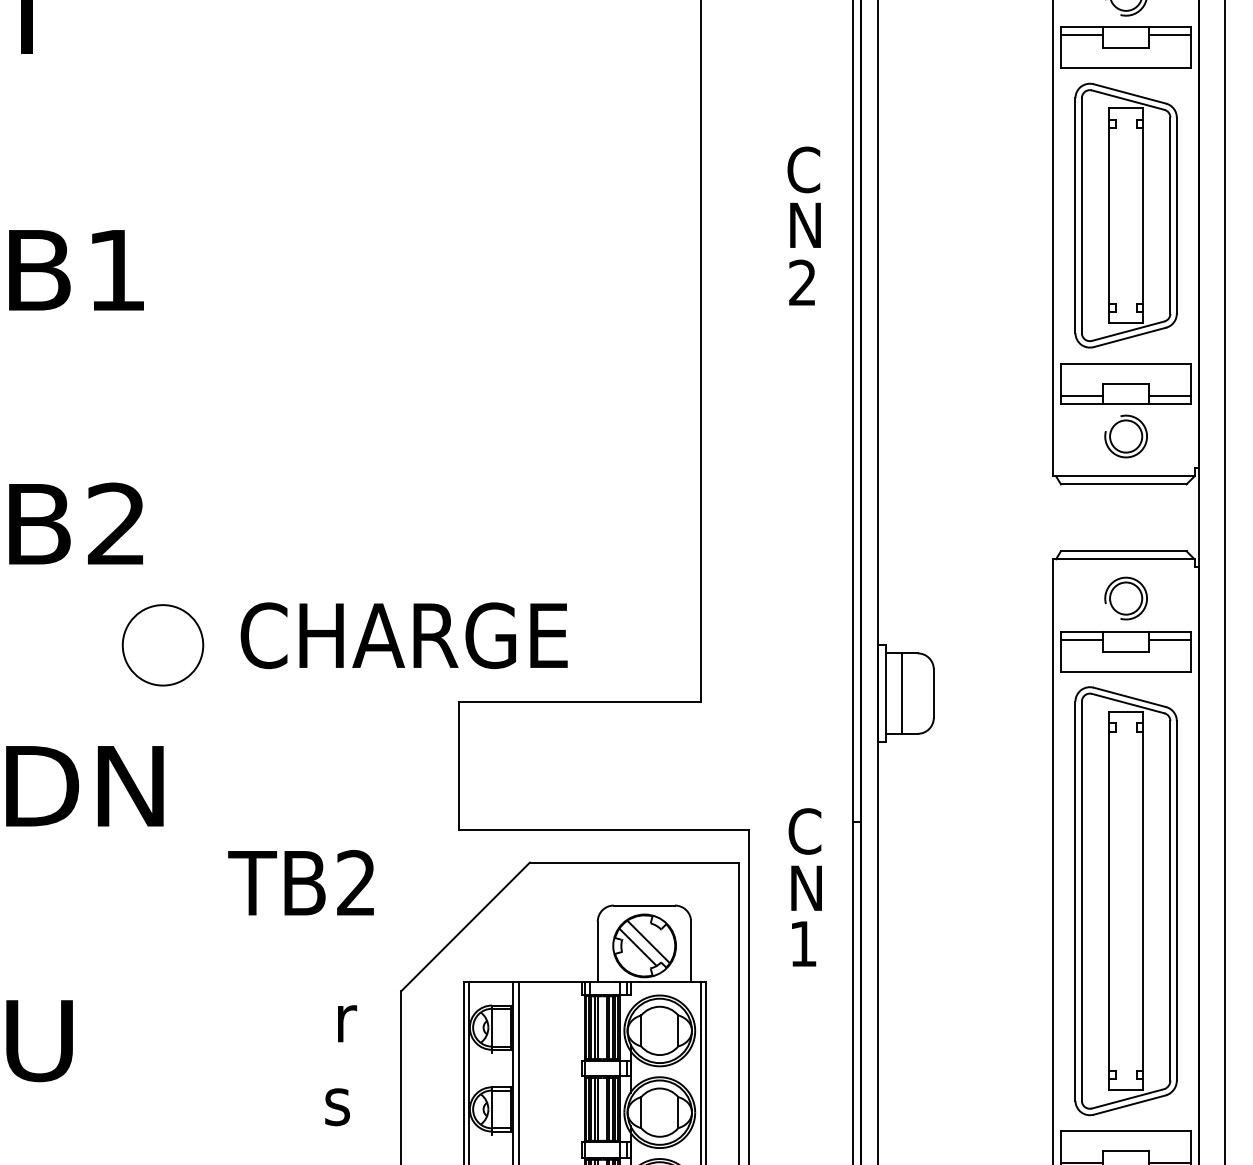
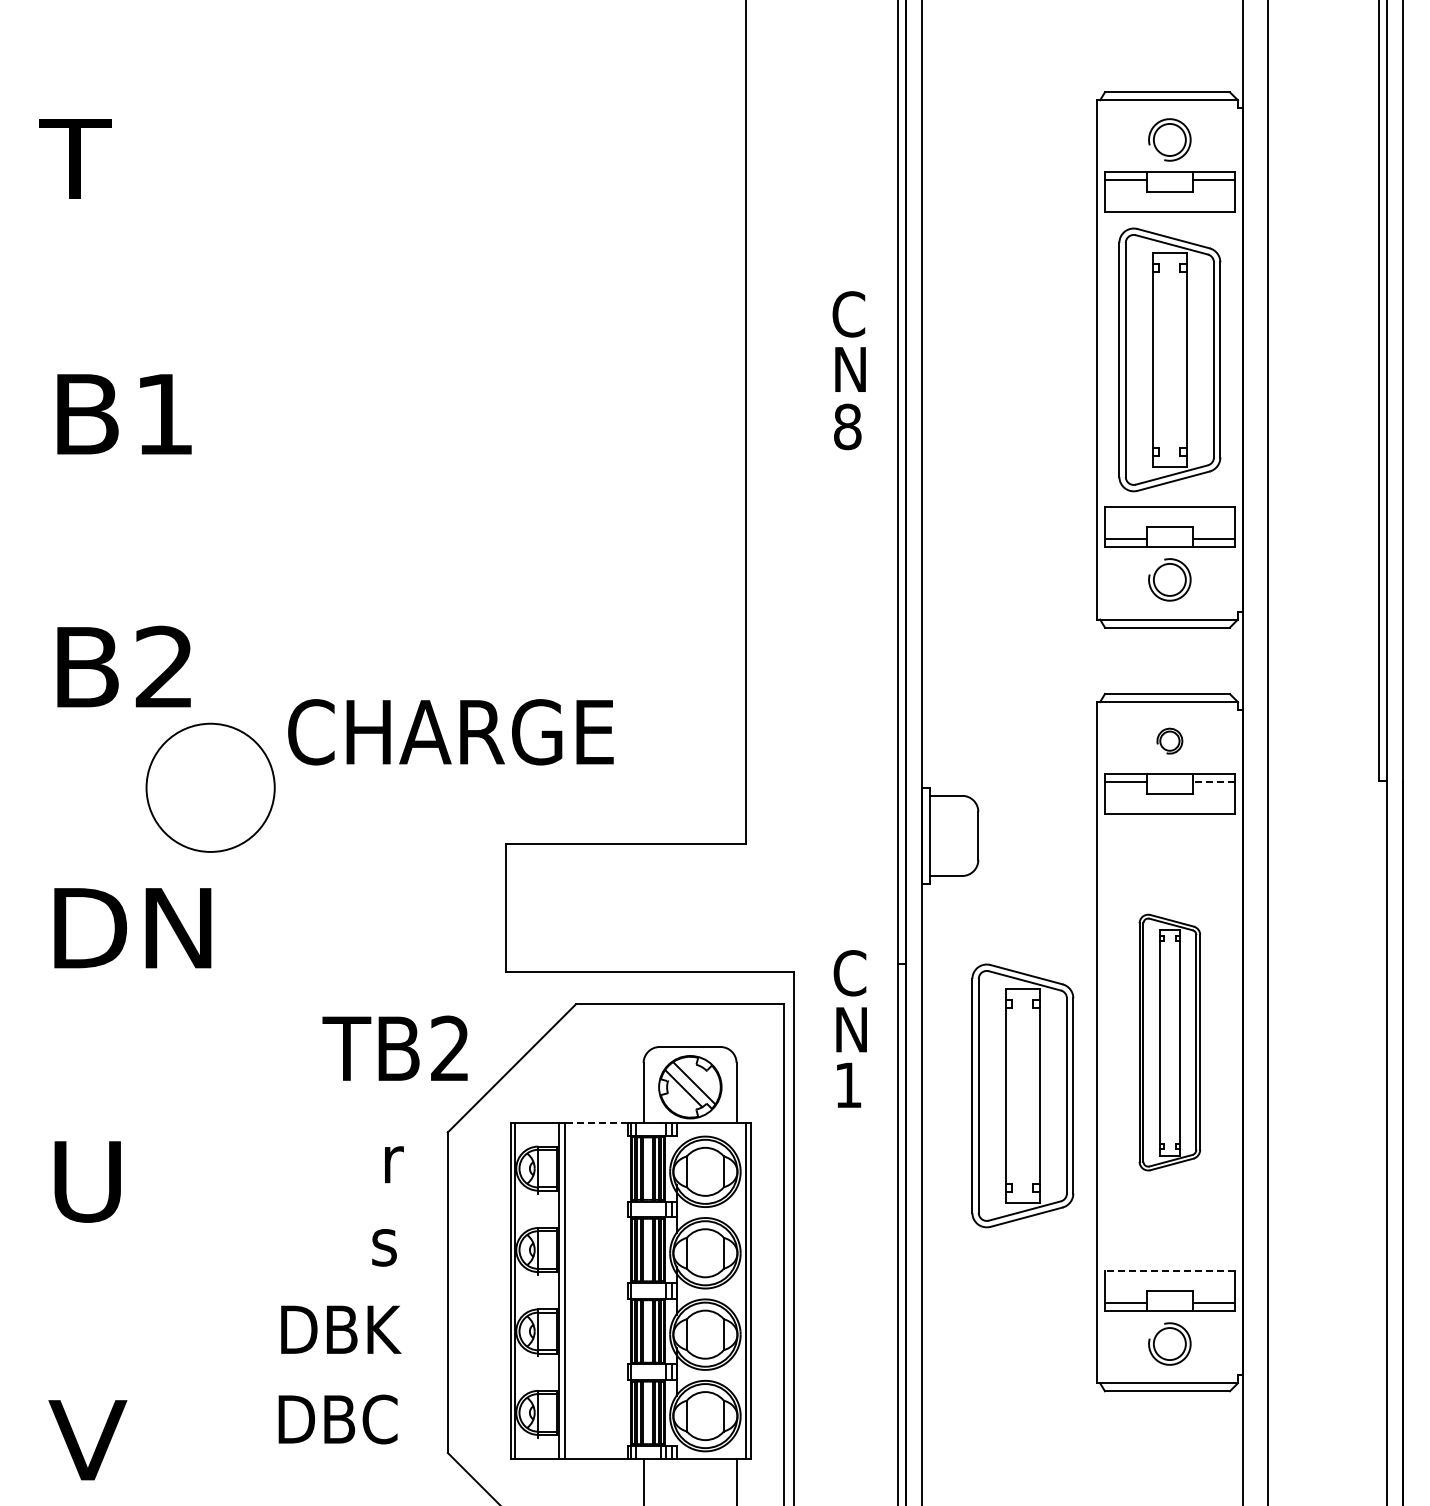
text: (802, 282) -> (847, 426), 2 -> 8
part: (1125, 597) -> (1169, 740), size x0.6
text: (403, 635) -> (450, 732), moved
line: (1169, 639) -> (1213, 782), solid -> dashed
circle: (162, 644) -> (210, 787), size x1.6
line: (901, 693) -> (946, 835), removed
text: (300, 881) -> (394, 1047), moved
part: (1125, 901) -> (1169, 1042), size x0.6
part: (978, 954) -> (1022, 1095), added
line: (549, 981) -> (595, 1122), solid -> dashed
line: (1125, 1130) -> (1169, 1271), solid -> dashed

